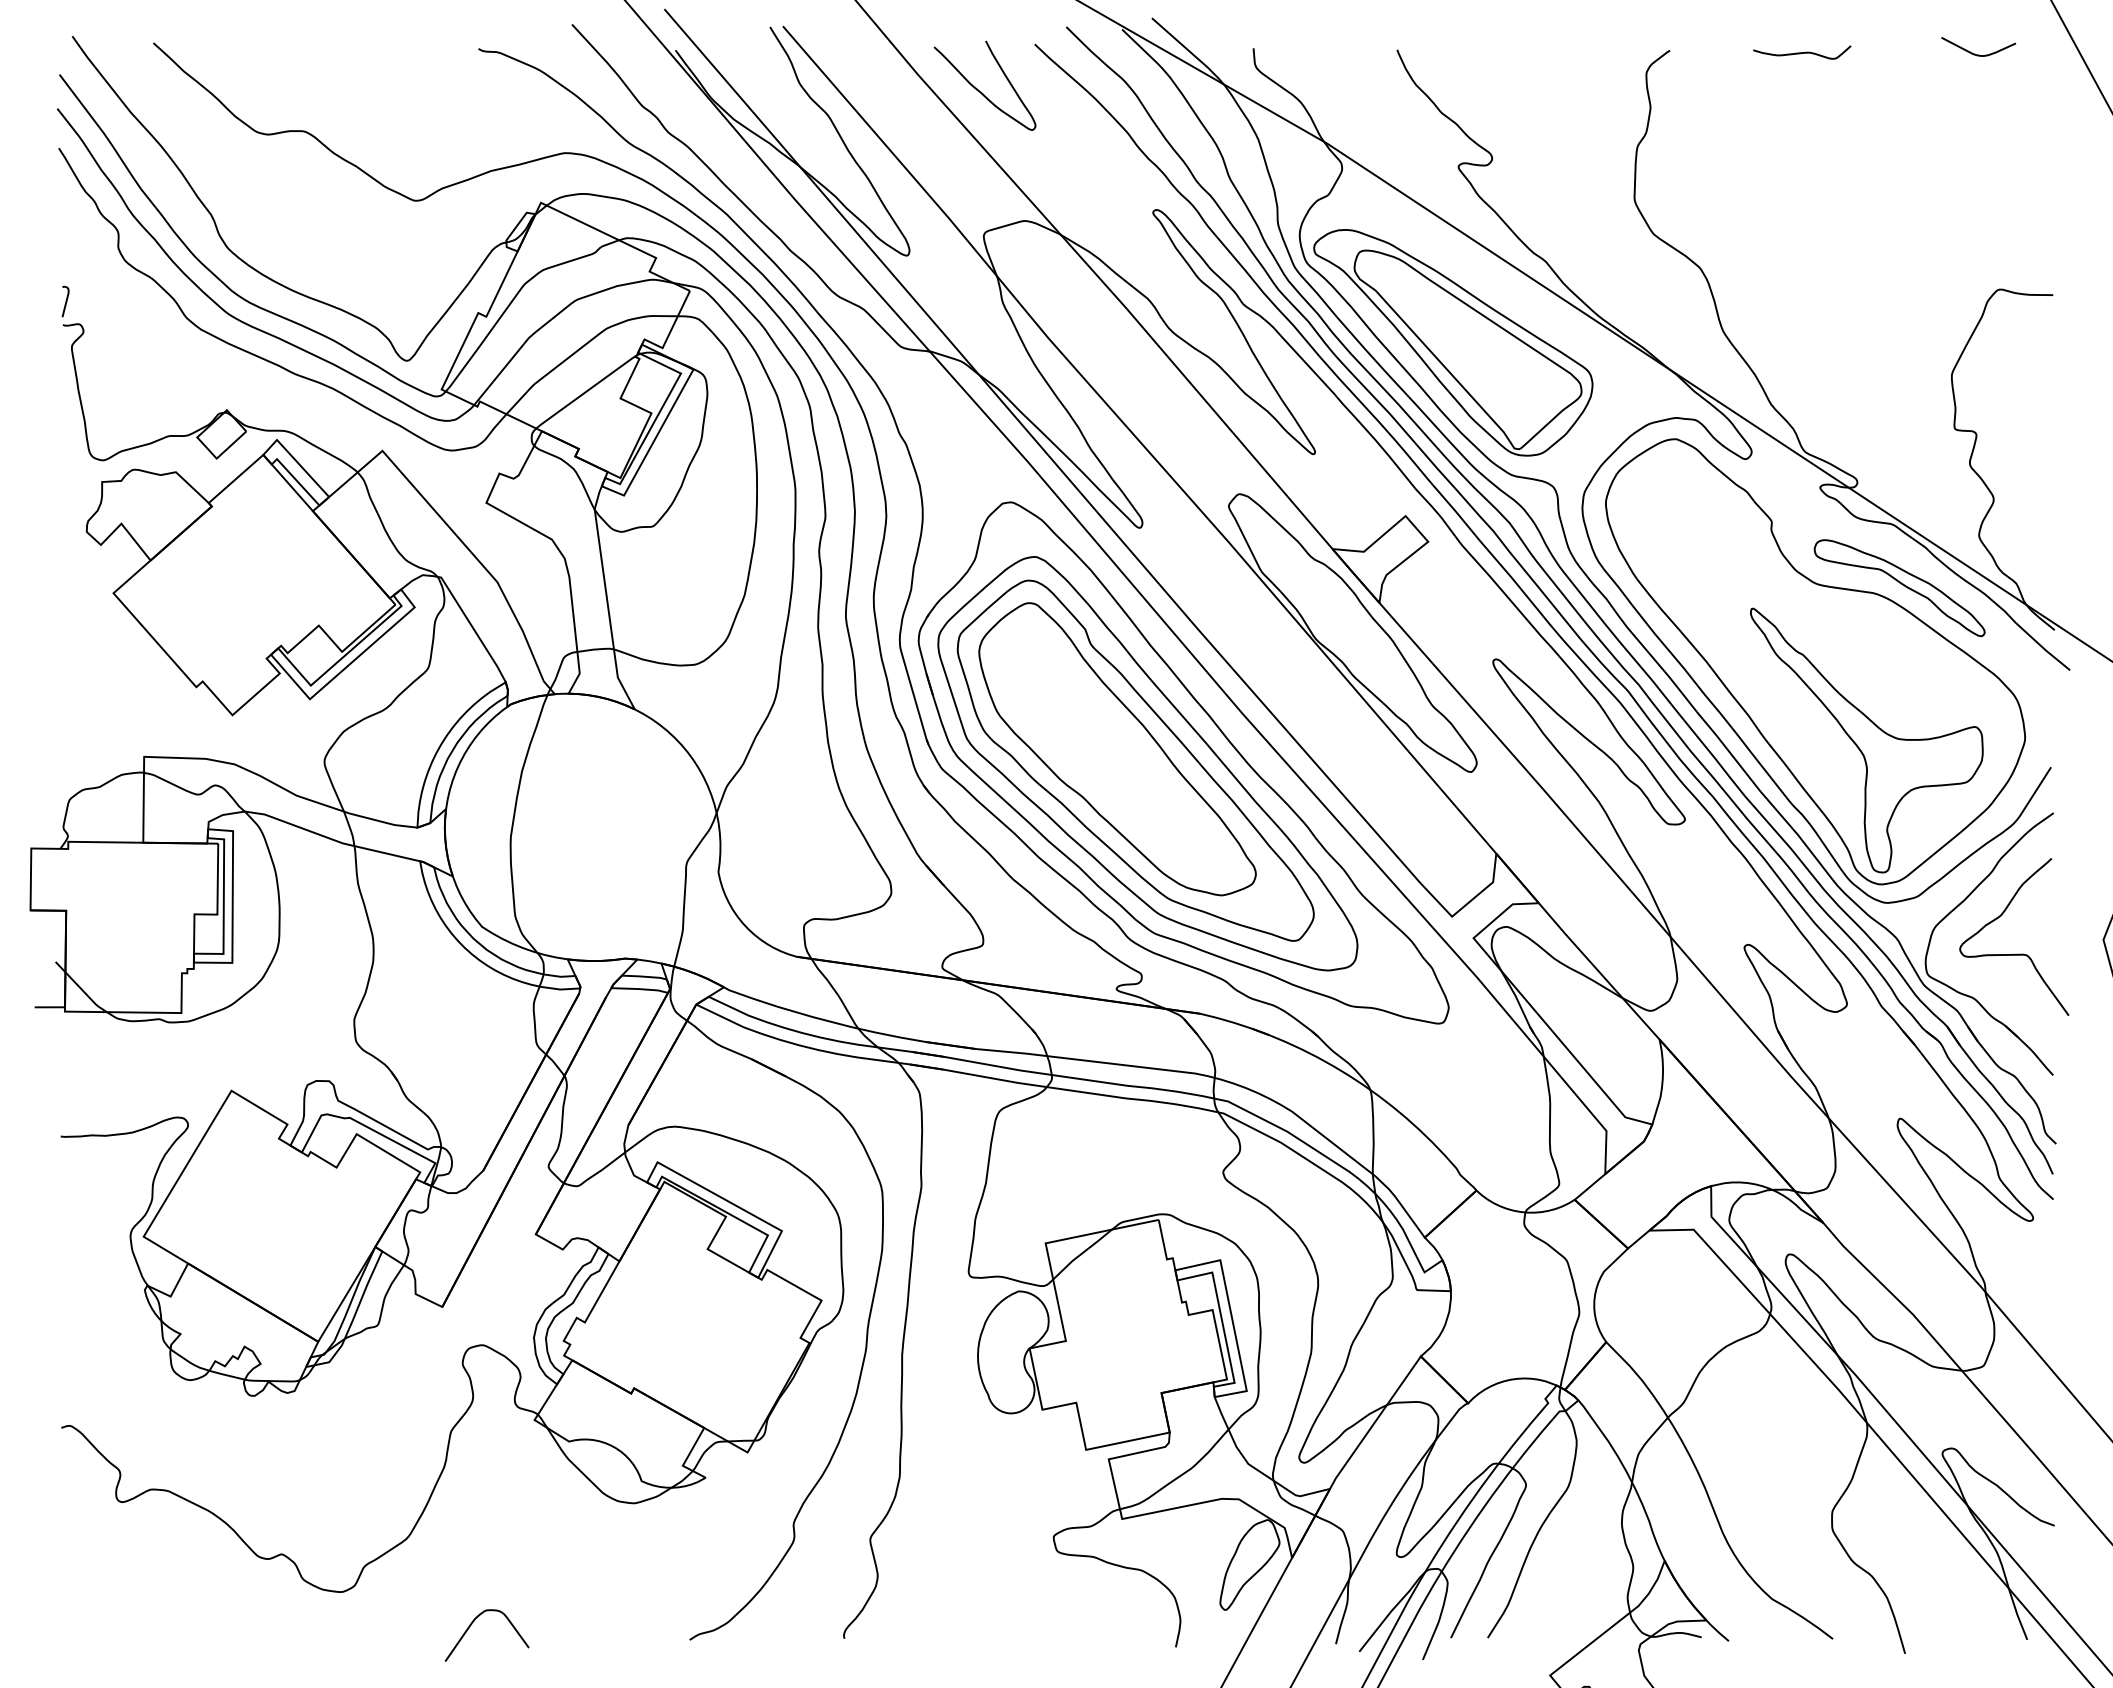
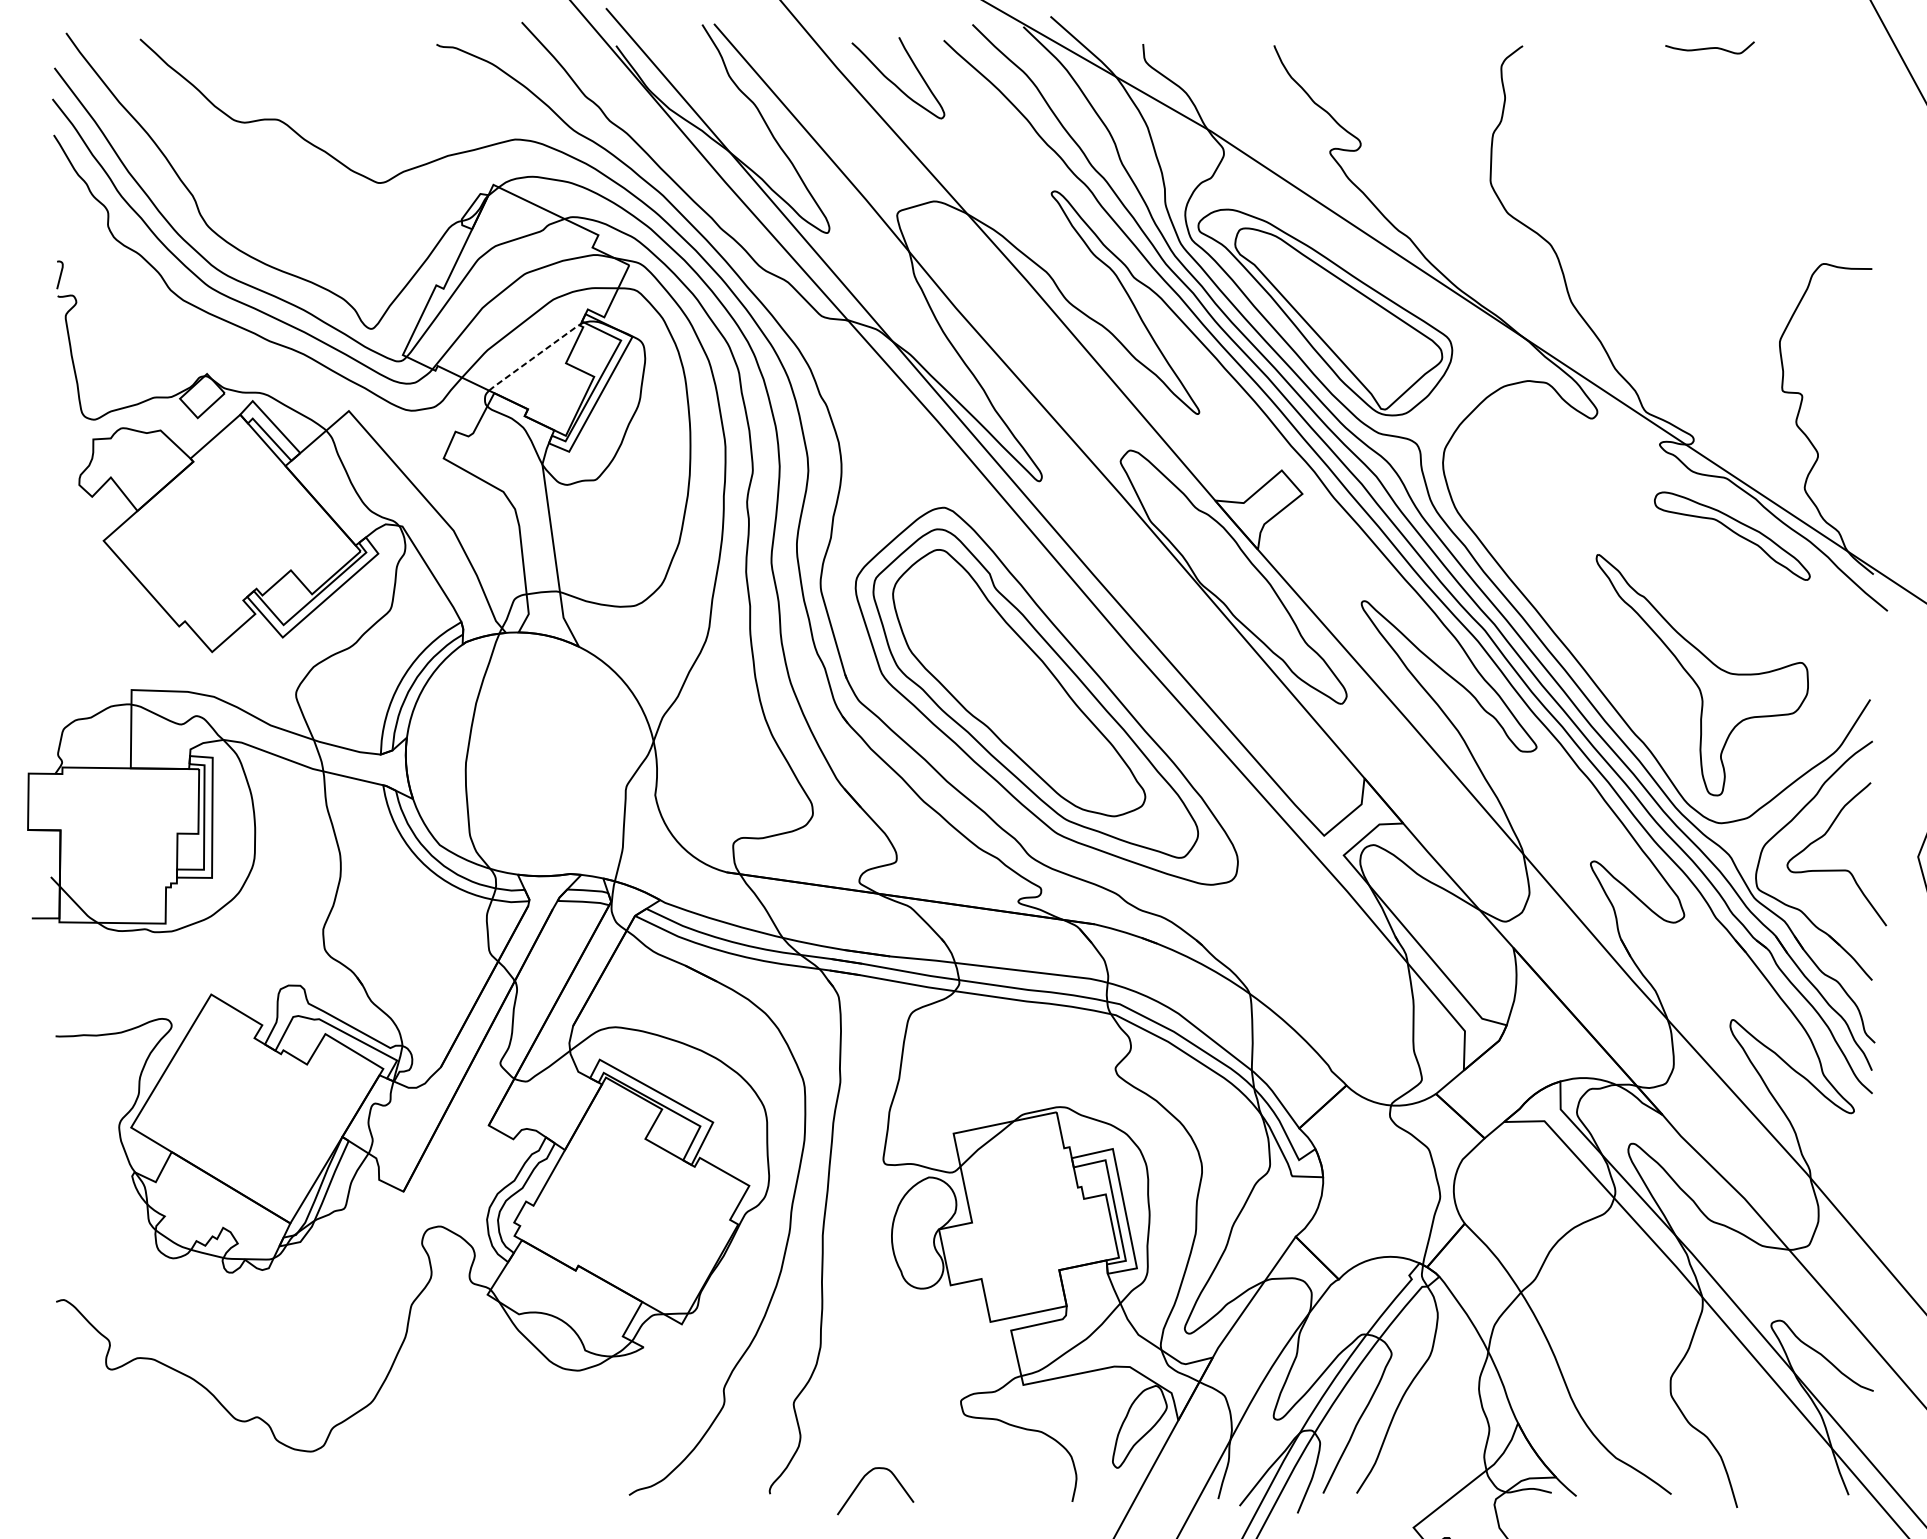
curve: (1802, 52) -> (1710, 47), moved
curve: (1975, 53) -> (1801, 48), removed
line: (586, 391) -> (534, 356), solid -> dashed
part: (1815, 661) -> (1655, 603), removed
part: (1183, 762) -> (1079, 695), removed
curve: (472, 1624) -> (862, 1481), moved

